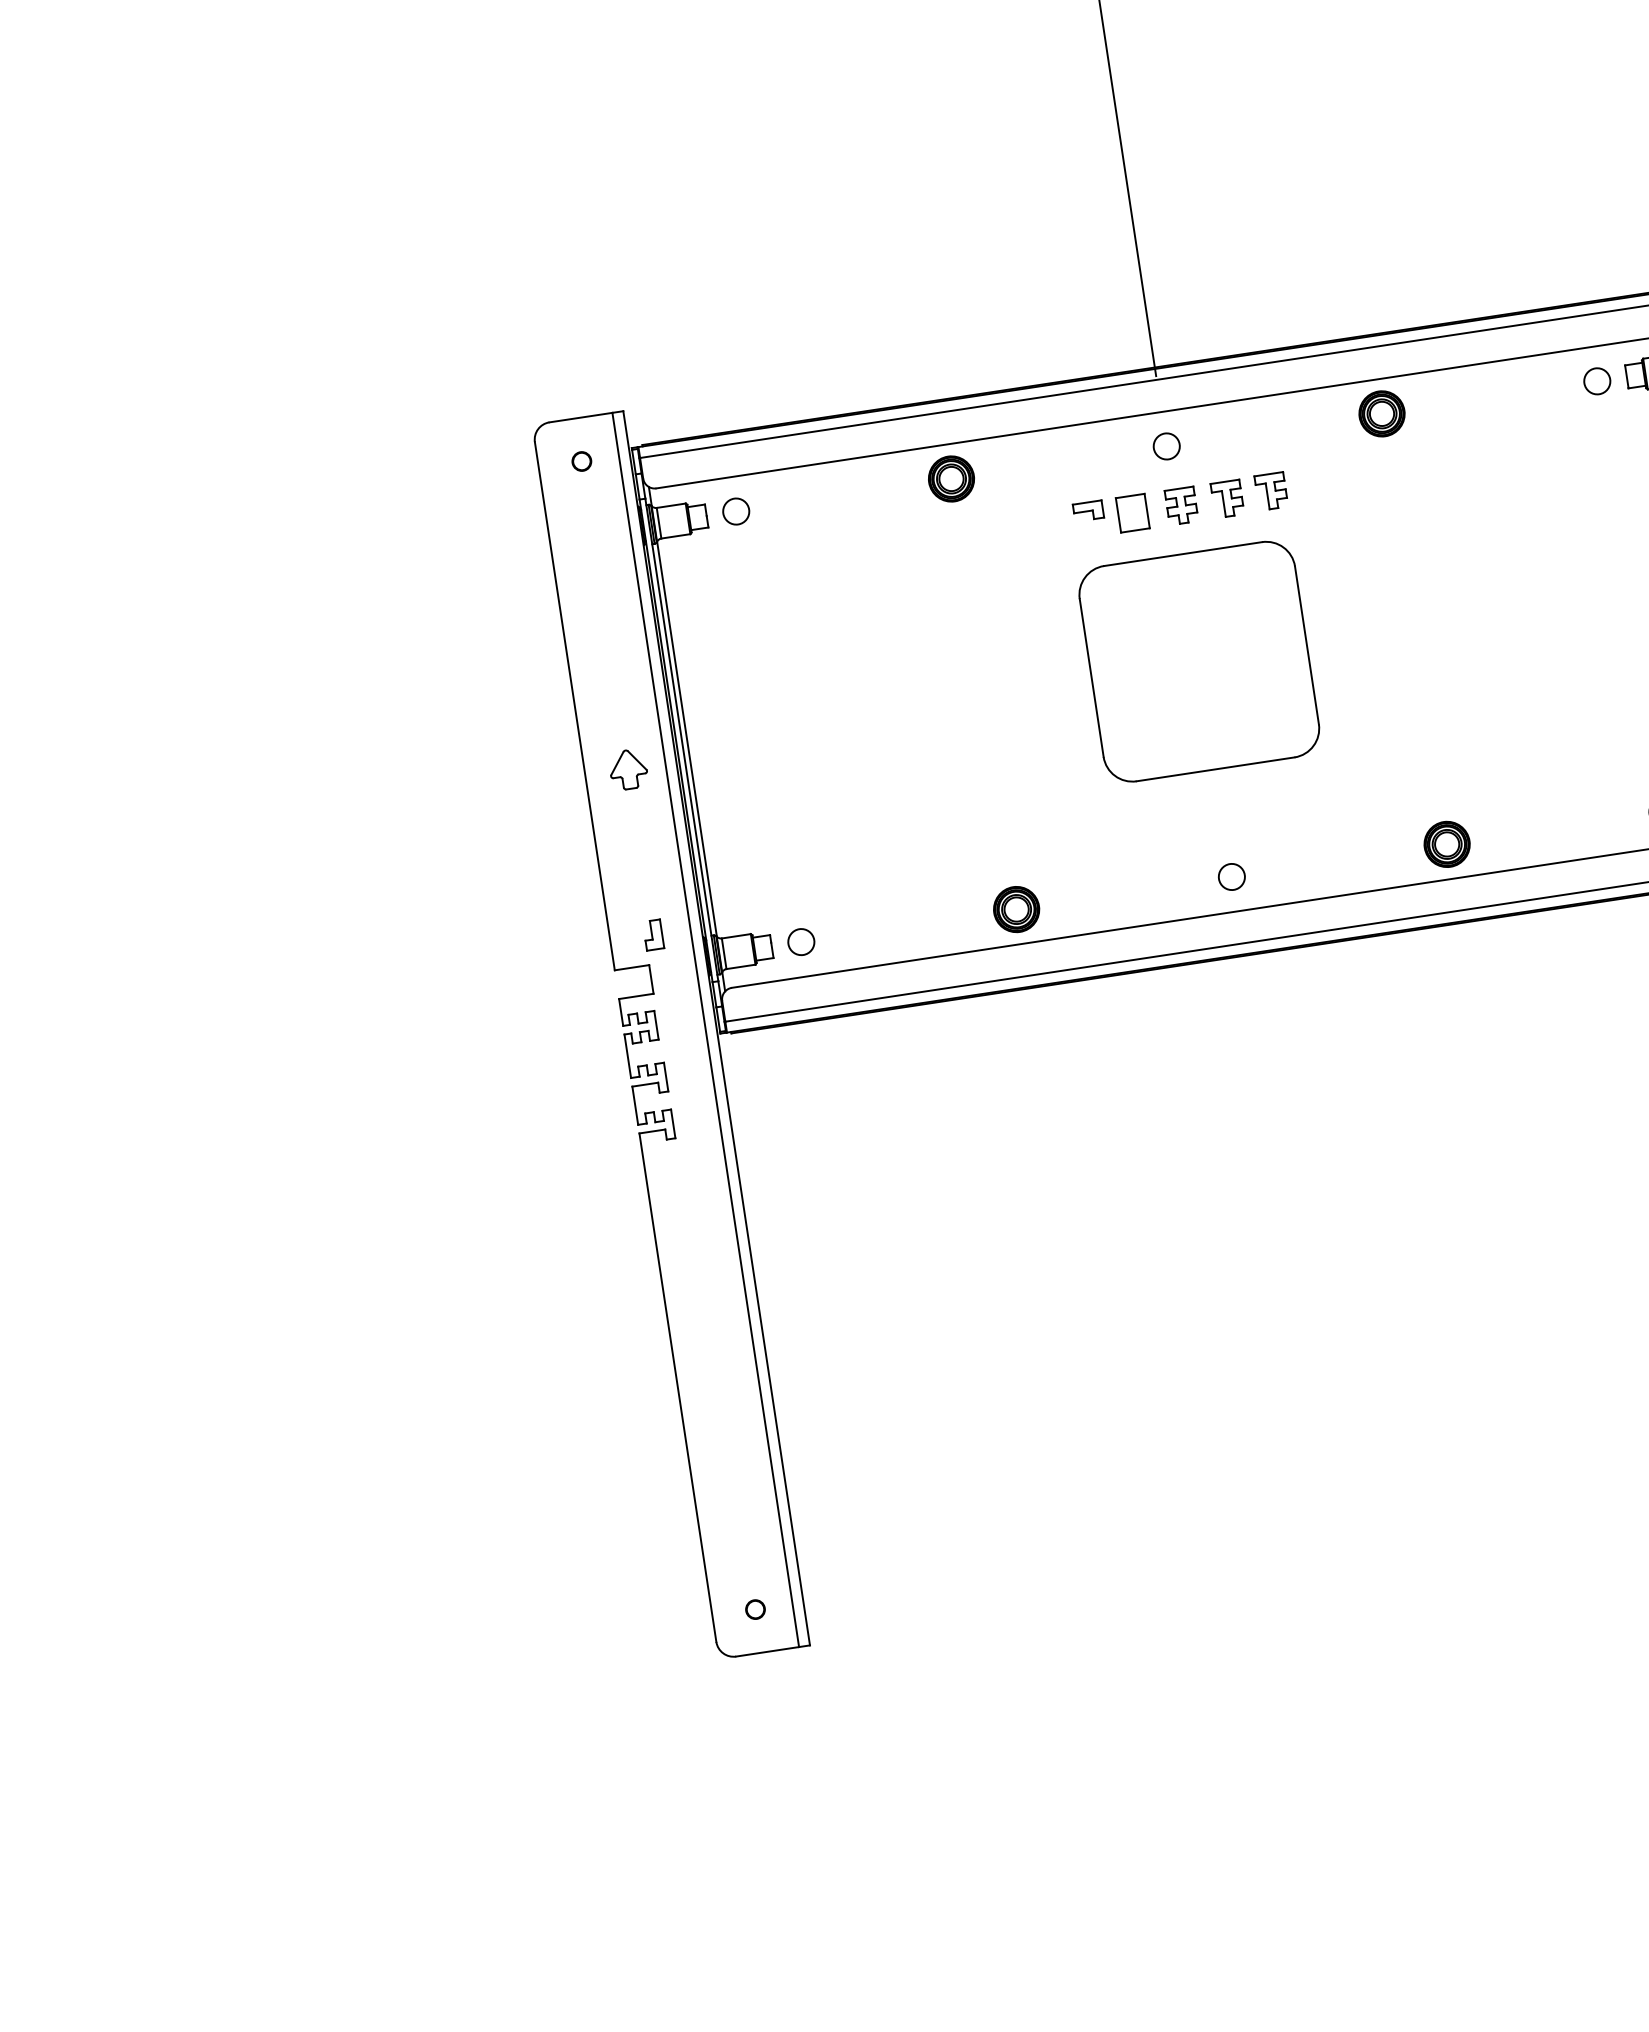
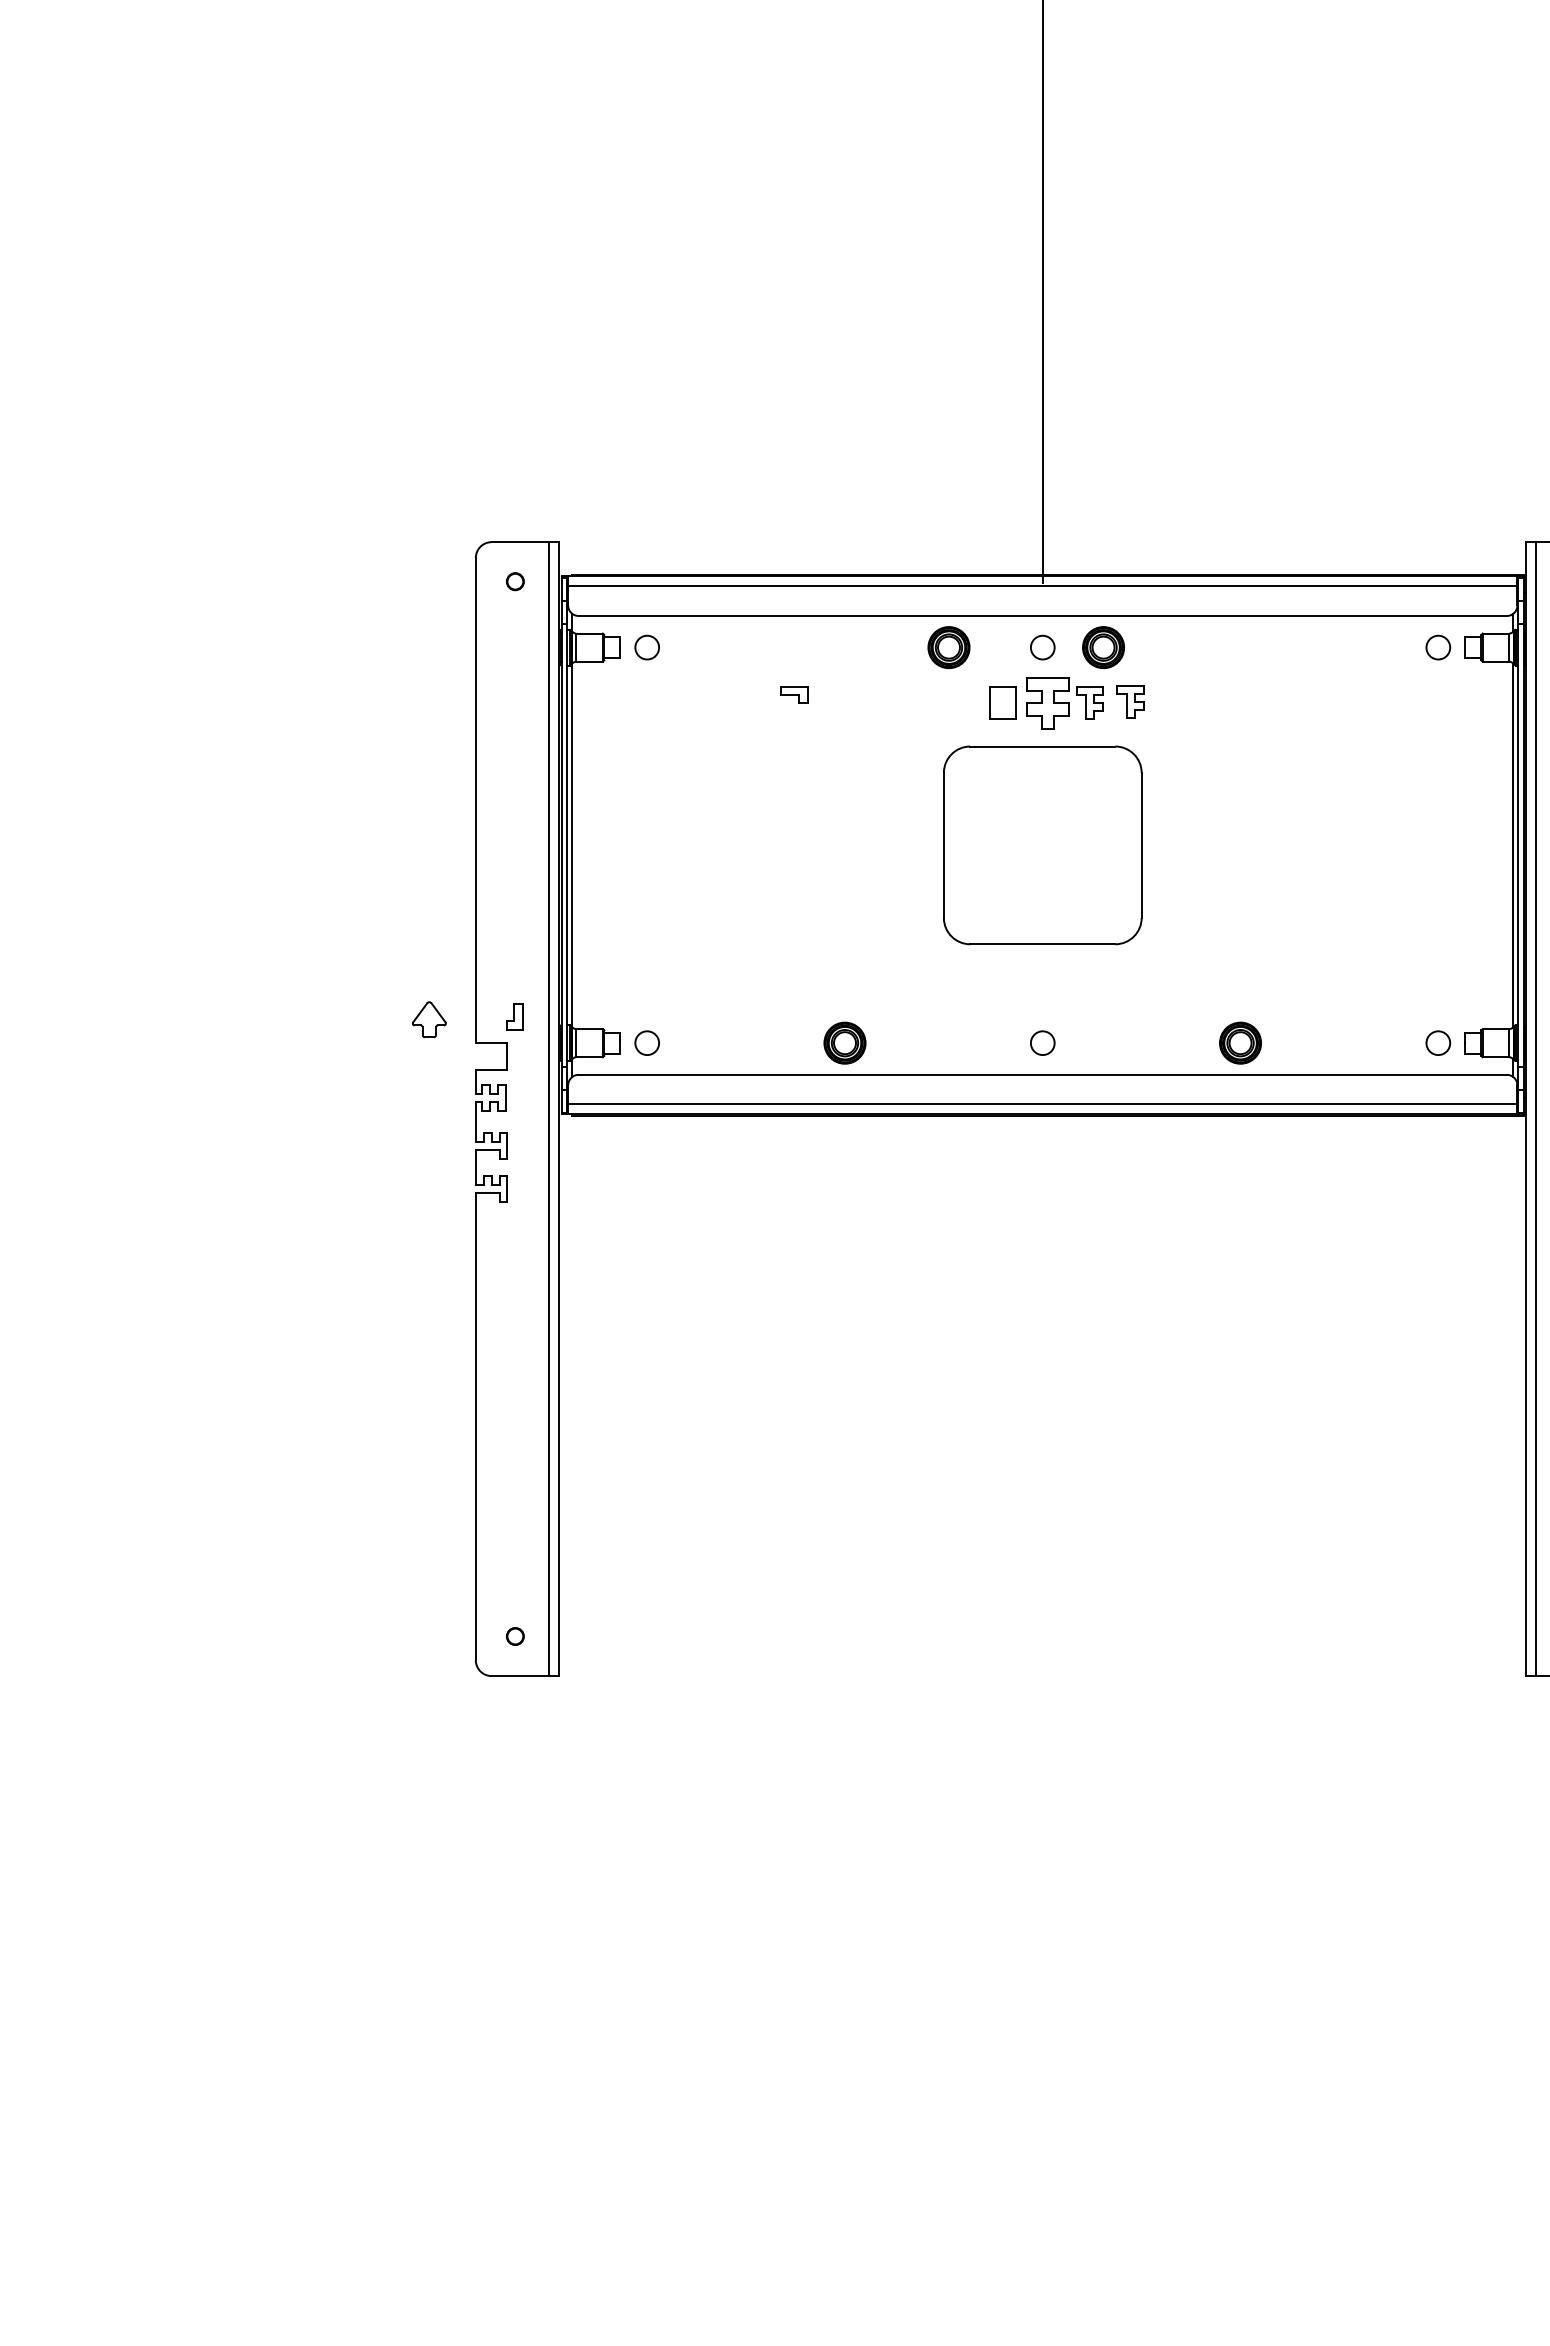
part: (1381, 413) -> (1103, 647), moved
part: (950, 478) -> (948, 647), moved
part: (1180, 505) -> (1047, 702), size x1.6
part: (1088, 510) -> (794, 694), moved
part: (628, 769) -> (429, 1019), moved

